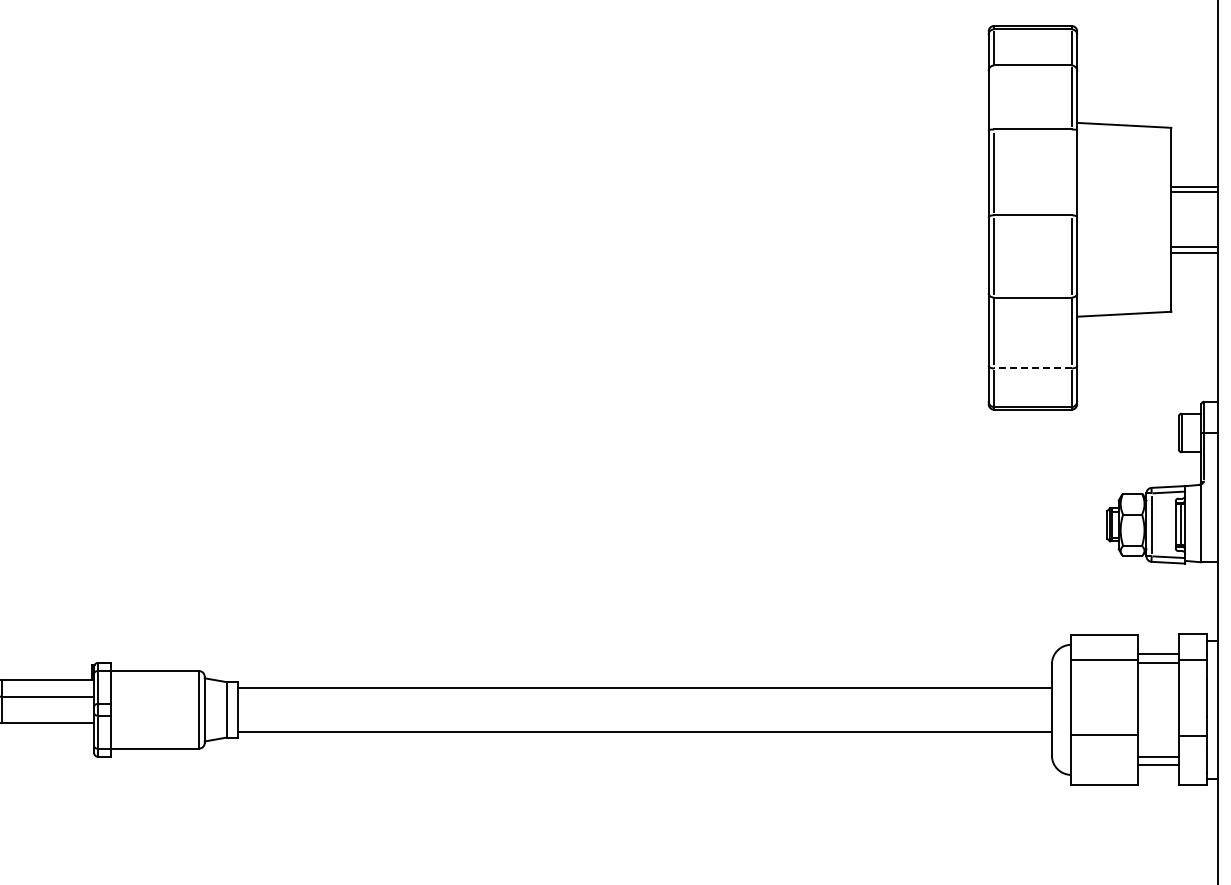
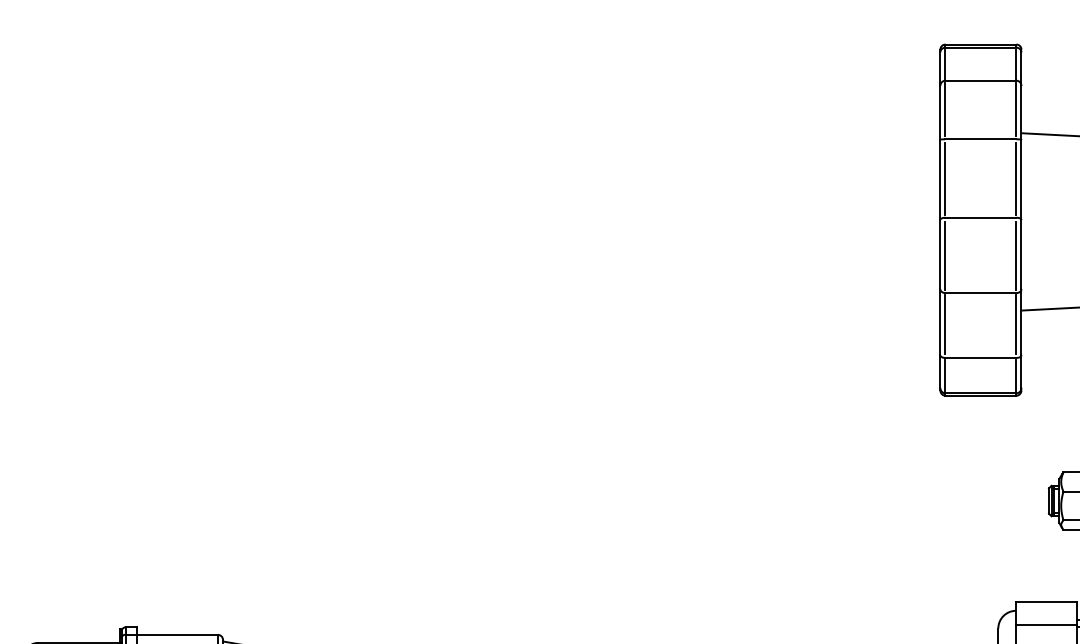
line: (994, 96) -> (945, 109), added
line: (1071, 172) -> (1016, 178), added
line: (1032, 368) -> (980, 357), dashed -> solid

